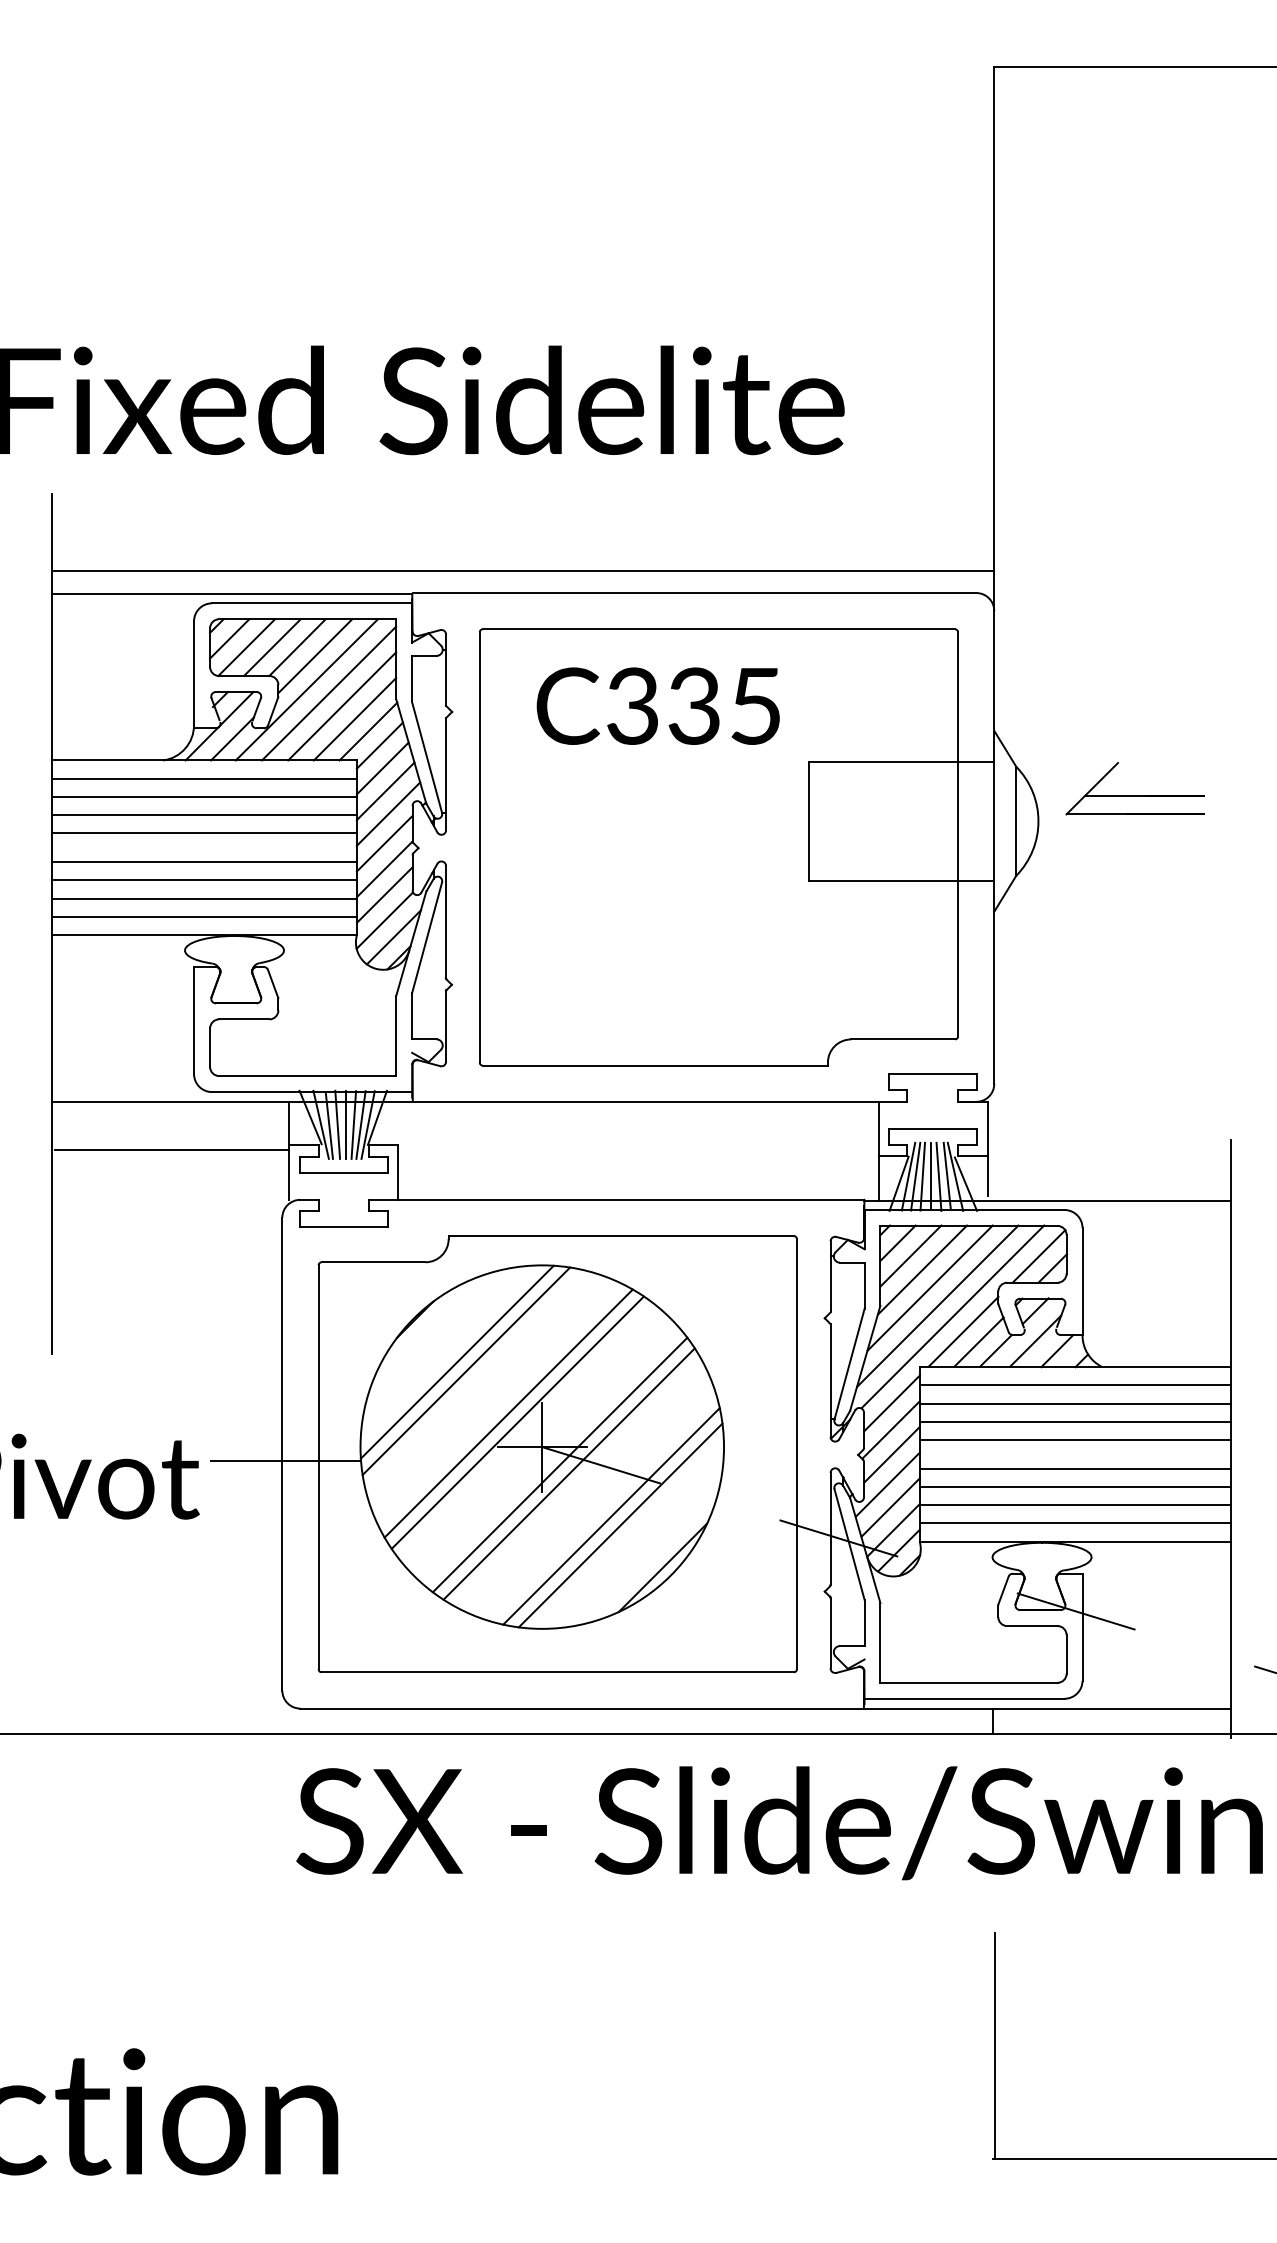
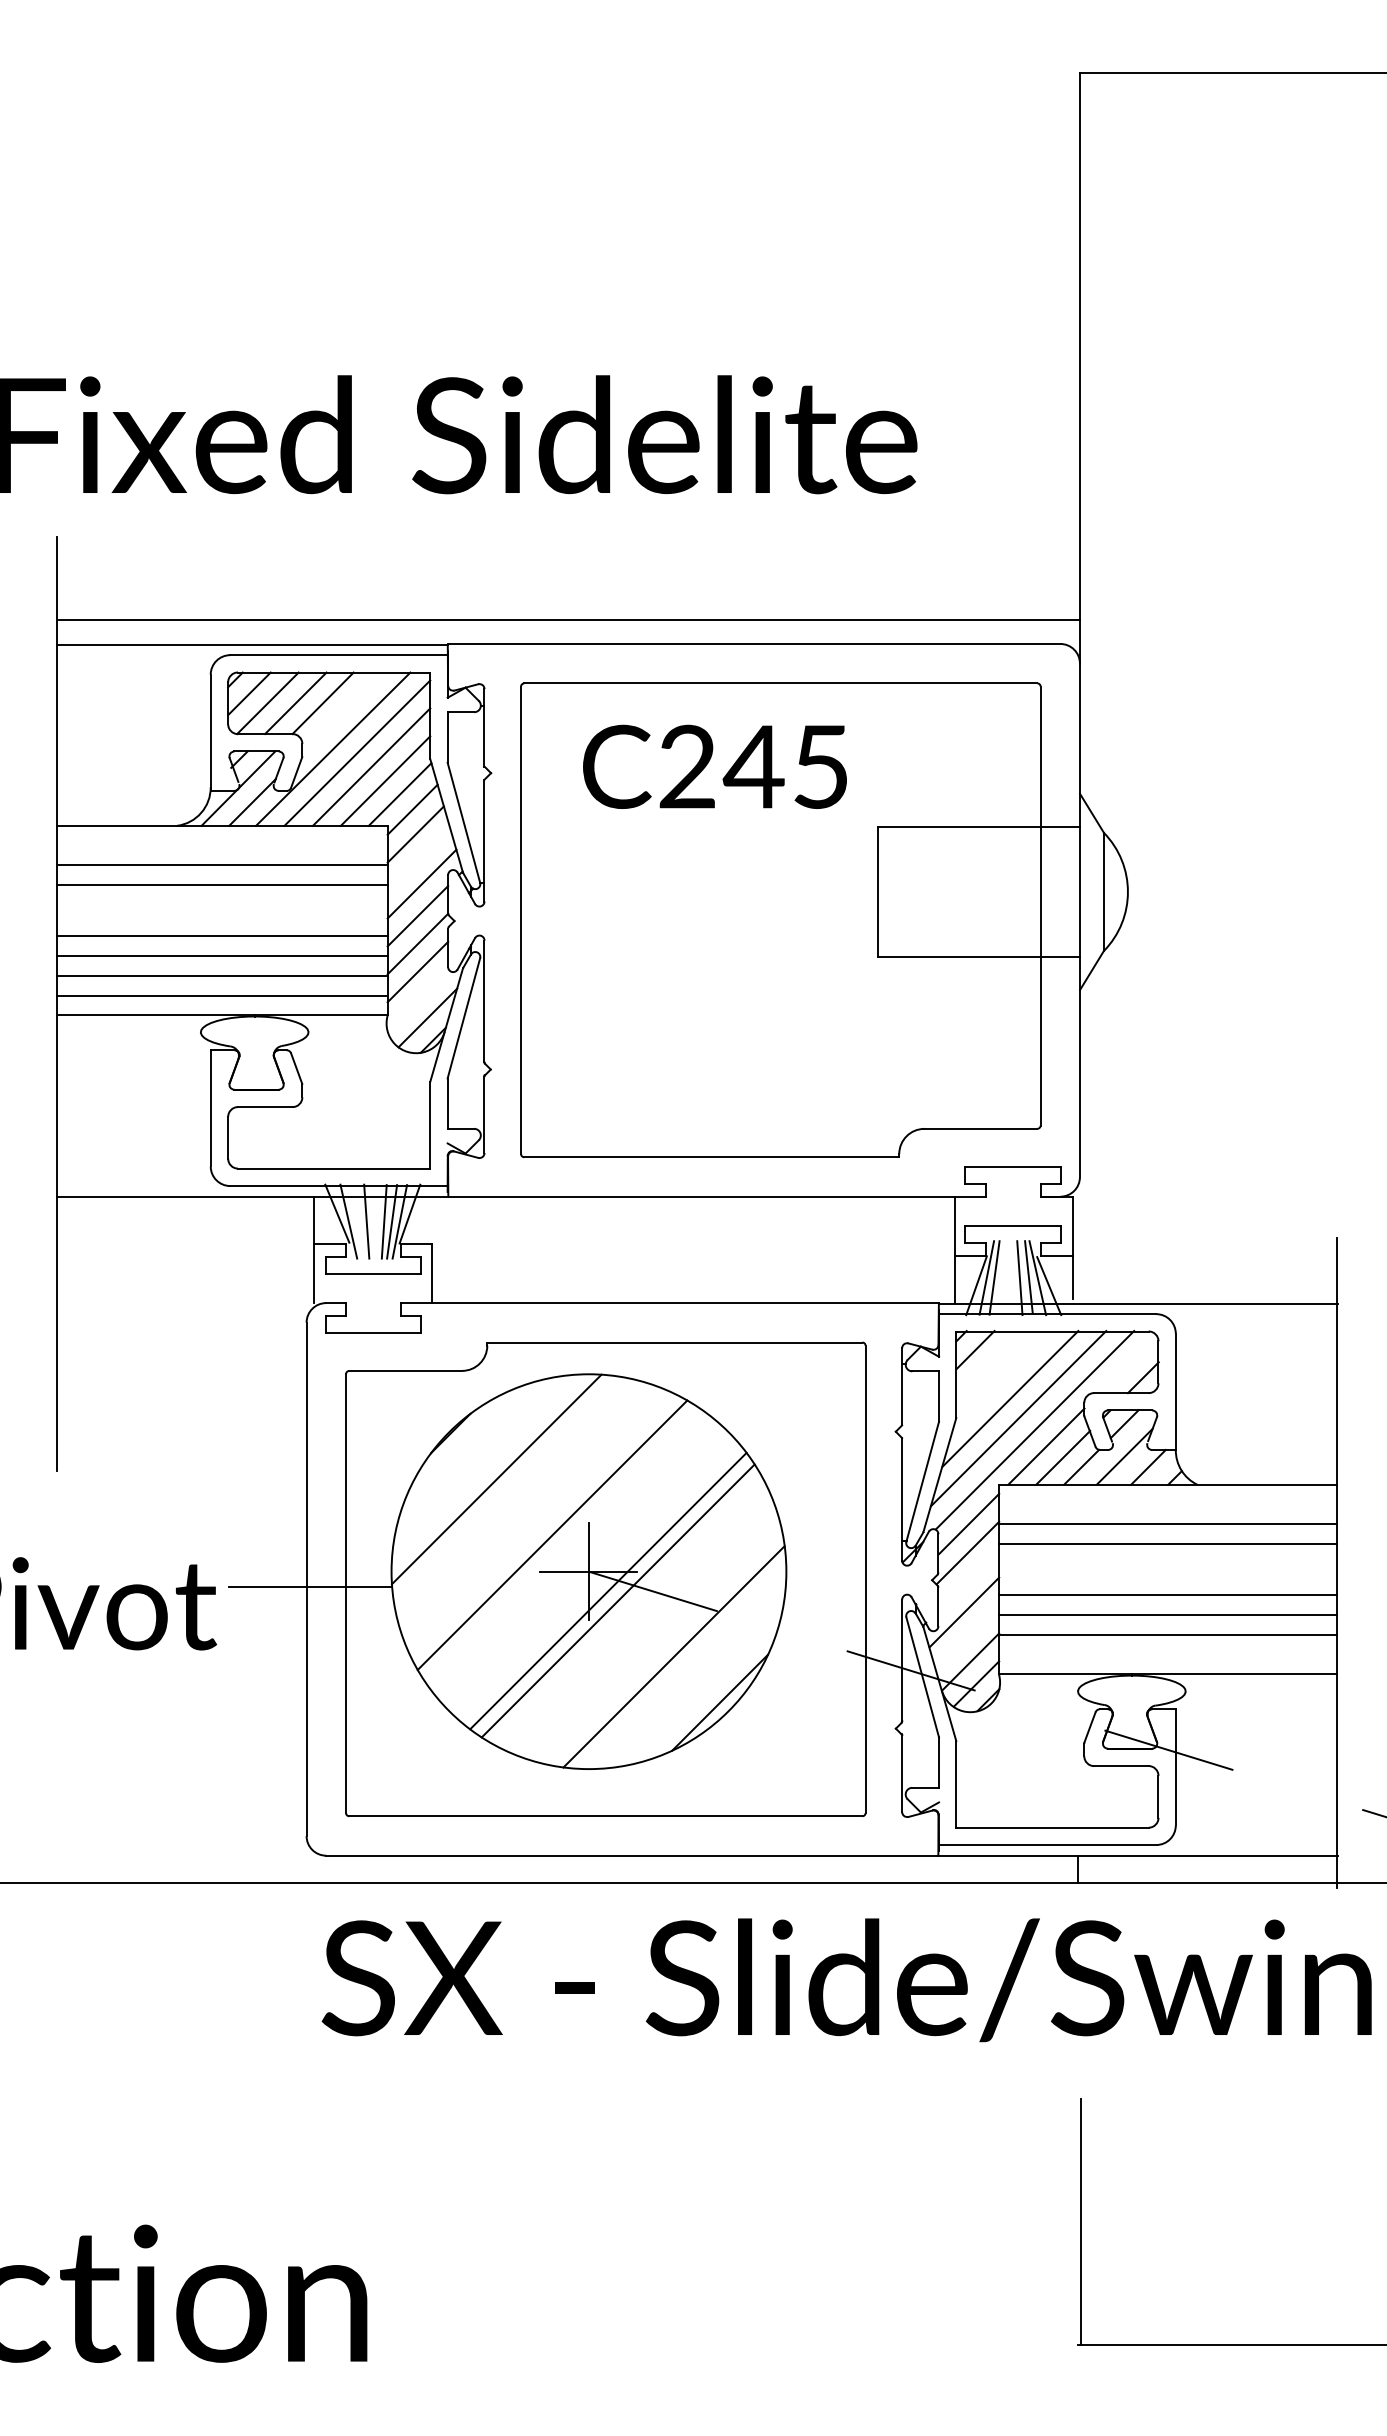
line: (315, 656) -> (342, 712), removed
text: (664, 705) -> (721, 766), C335 -> C245
line: (204, 778) -> (222, 845), removed
line: (385, 791) -> (418, 859), removed
part: (1134, 795) -> (1232, 863), removed
line: (204, 833) -> (222, 905), removed
line: (384, 920) -> (417, 999), removed
line: (345, 1124) -> (375, 1221), removed
line: (328, 1125) -> (356, 1222), removed
line: (171, 1149) -> (186, 1248), removed
line: (922, 1176) -> (1001, 1277), removed
line: (930, 1176) -> (1010, 1277), removed
line: (910, 1255) -> (988, 1363), removed
line: (1039, 1256) -> (1129, 1364), removed
line: (922, 1269) -> (1001, 1378), removed
line: (466, 1371) -> (506, 1489), removed
line: (1075, 1385) -> (1168, 1504), removed
line: (517, 1422) -> (562, 1544), removed
line: (1075, 1439) -> (1168, 1563), removed
line: (891, 1454) -> (968, 1579), removed
line: (890, 1507) -> (967, 1637), removed
line: (611, 1516) -> (664, 1647), removed
line: (1075, 1523) -> (1168, 1654), removed

